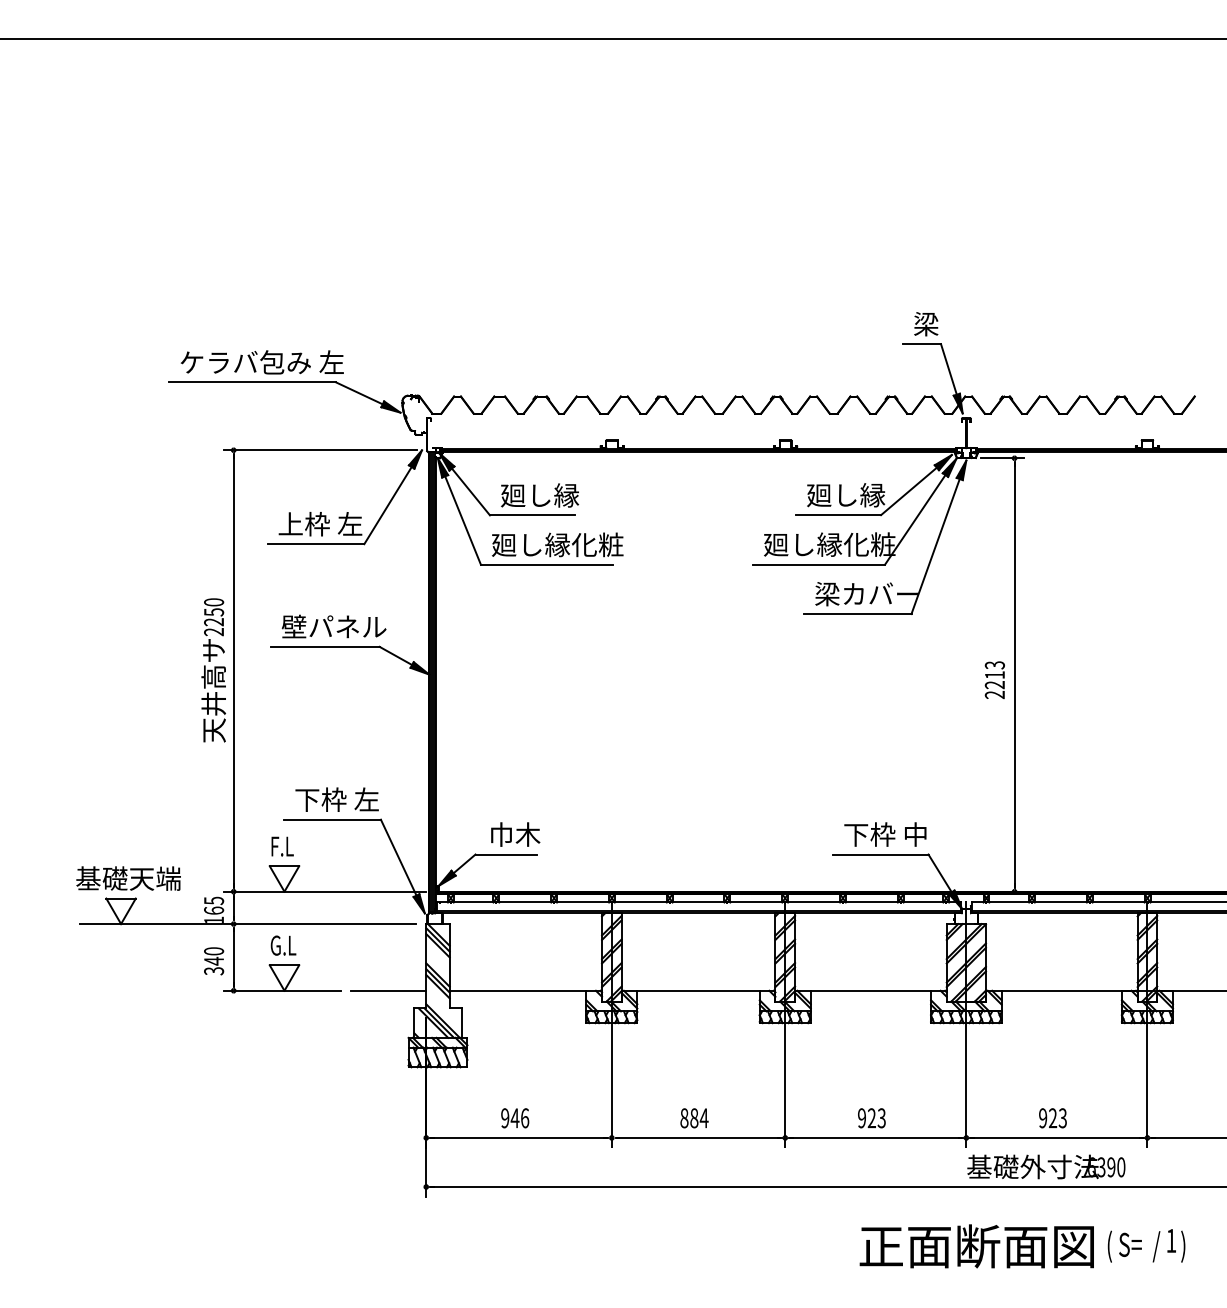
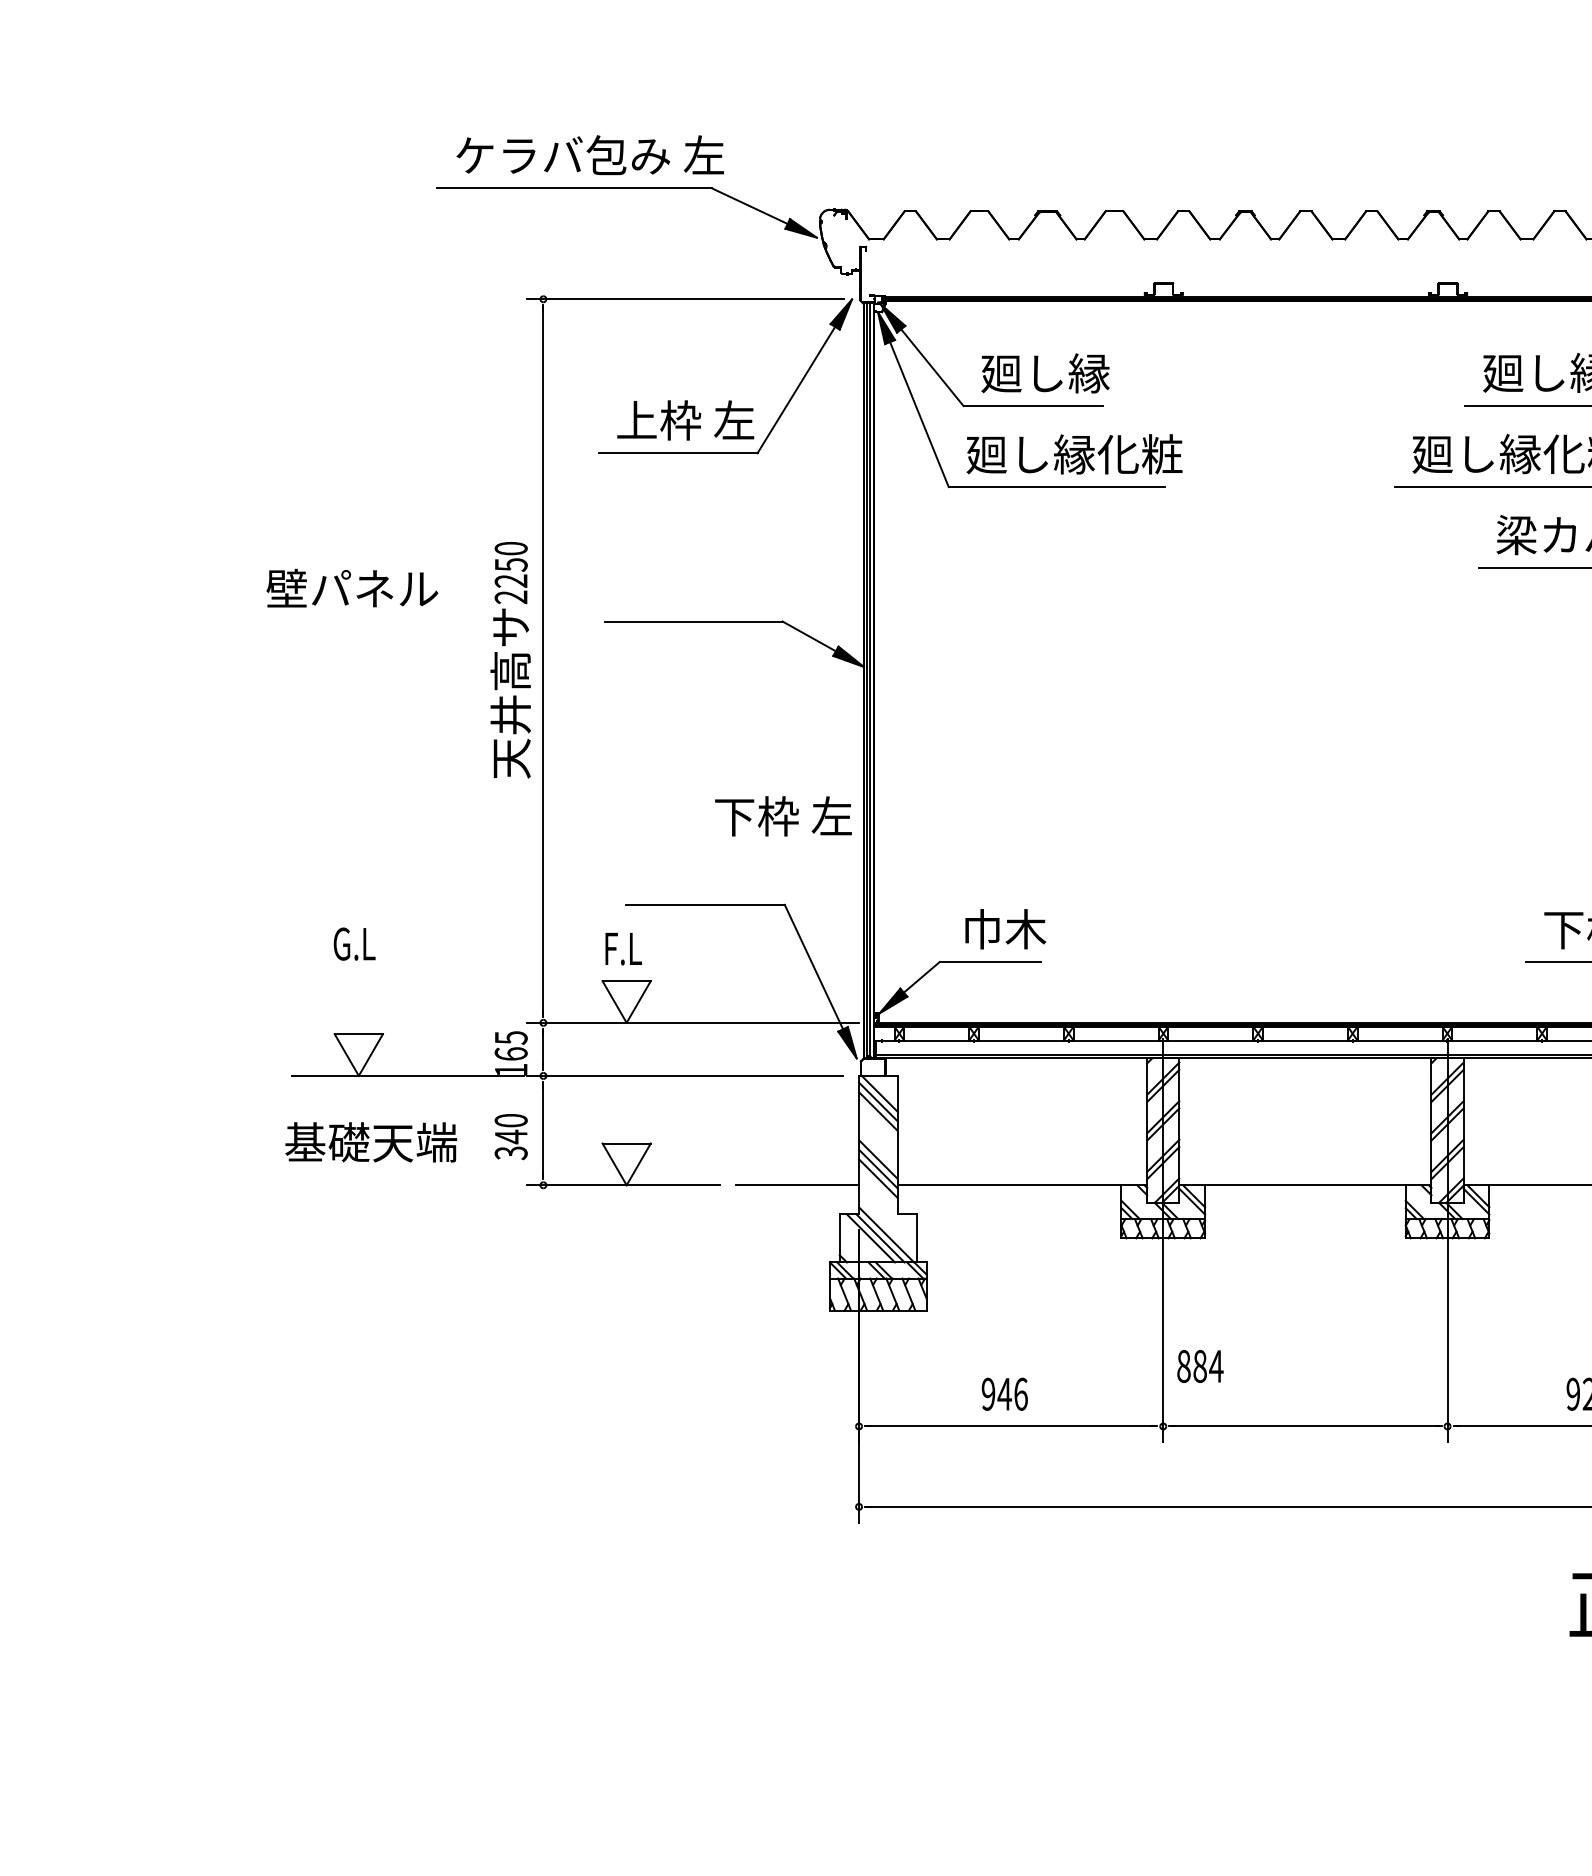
text: (333, 626) -> (351, 588), moved
text: (336, 799) -> (782, 816), moved
text: (128, 878) -> (370, 1142), moved
text: (283, 945) -> (354, 943), moved
text: (694, 1118) -> (1200, 1366), moved

